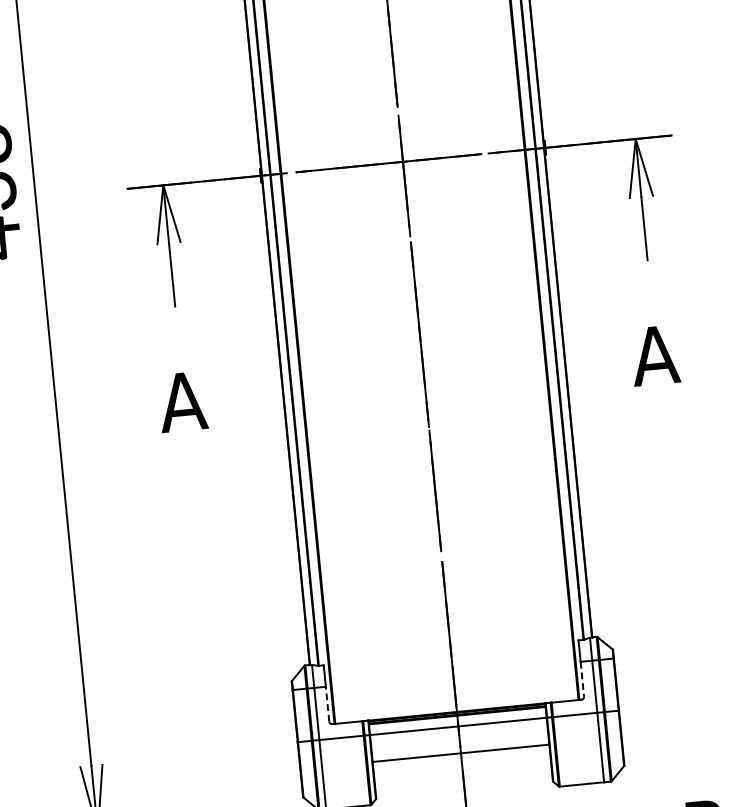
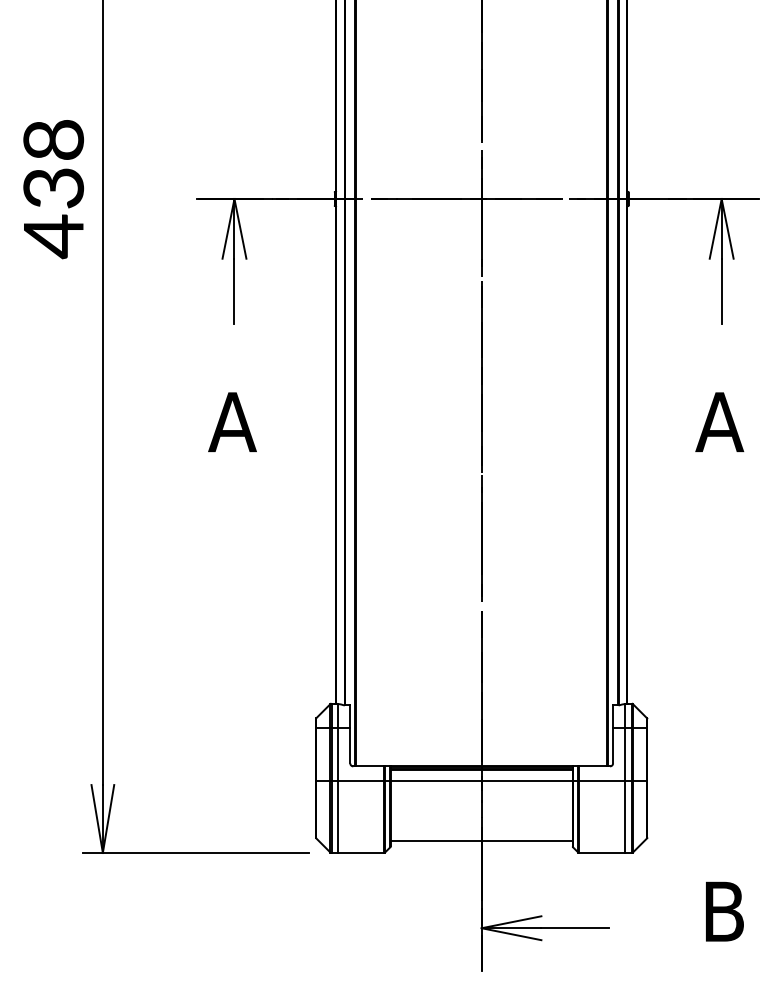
line: (582, 679) -> (613, 745), dashed -> solid
line: (327, 704) -> (350, 745), dashed -> solid
line: (460, 753) -> (481, 841), moved

